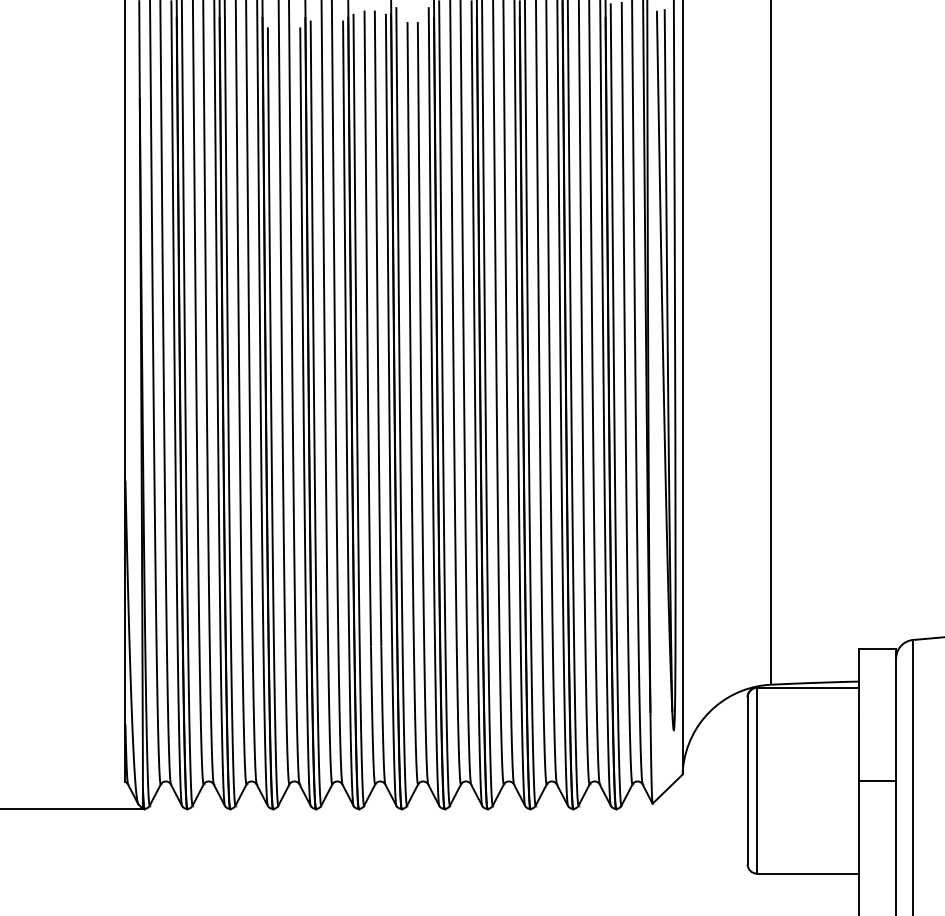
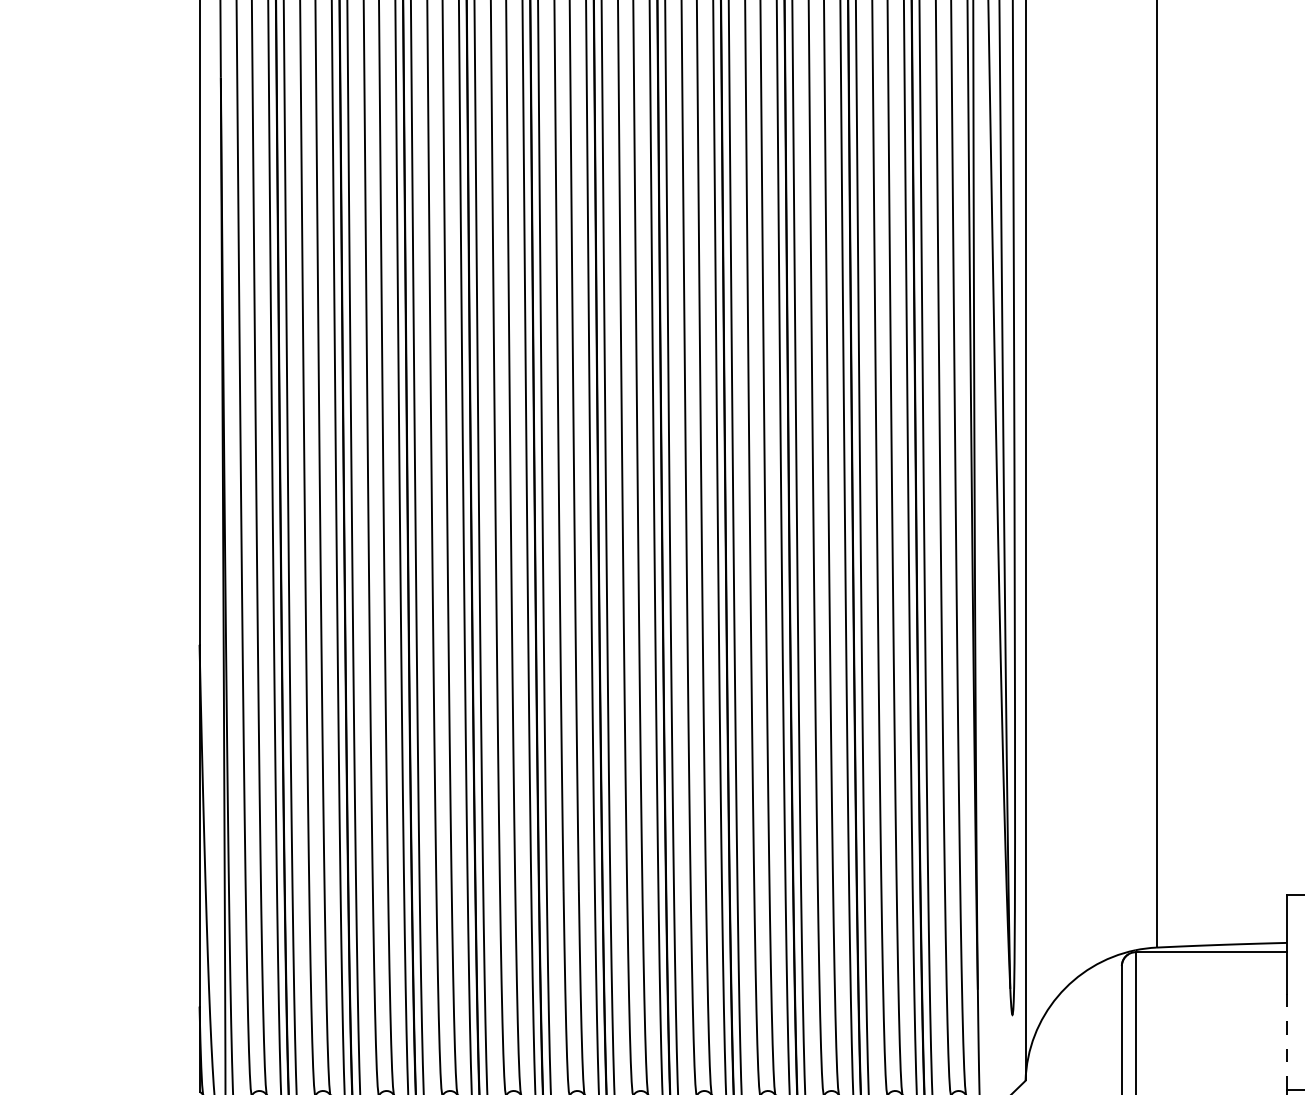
line: (859, 748) -> (1287, 1042), solid -> dashed

